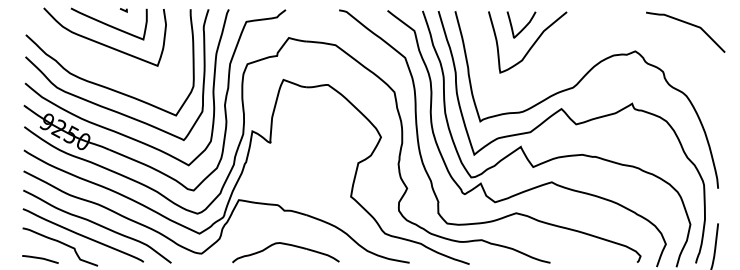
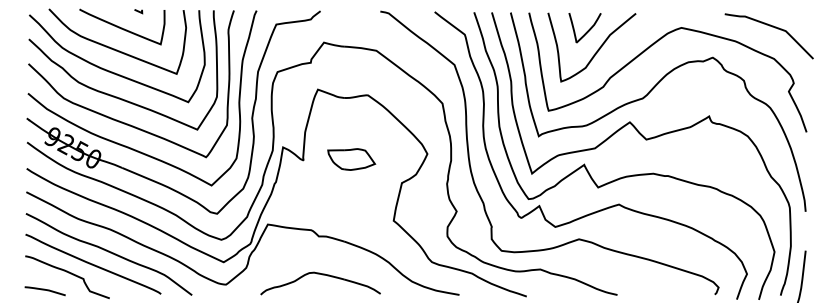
curve: (576, 45) -> (646, 51), added
curve: (100, 63) -> (112, 71), added
part: (313, 142) -> (351, 159), added

